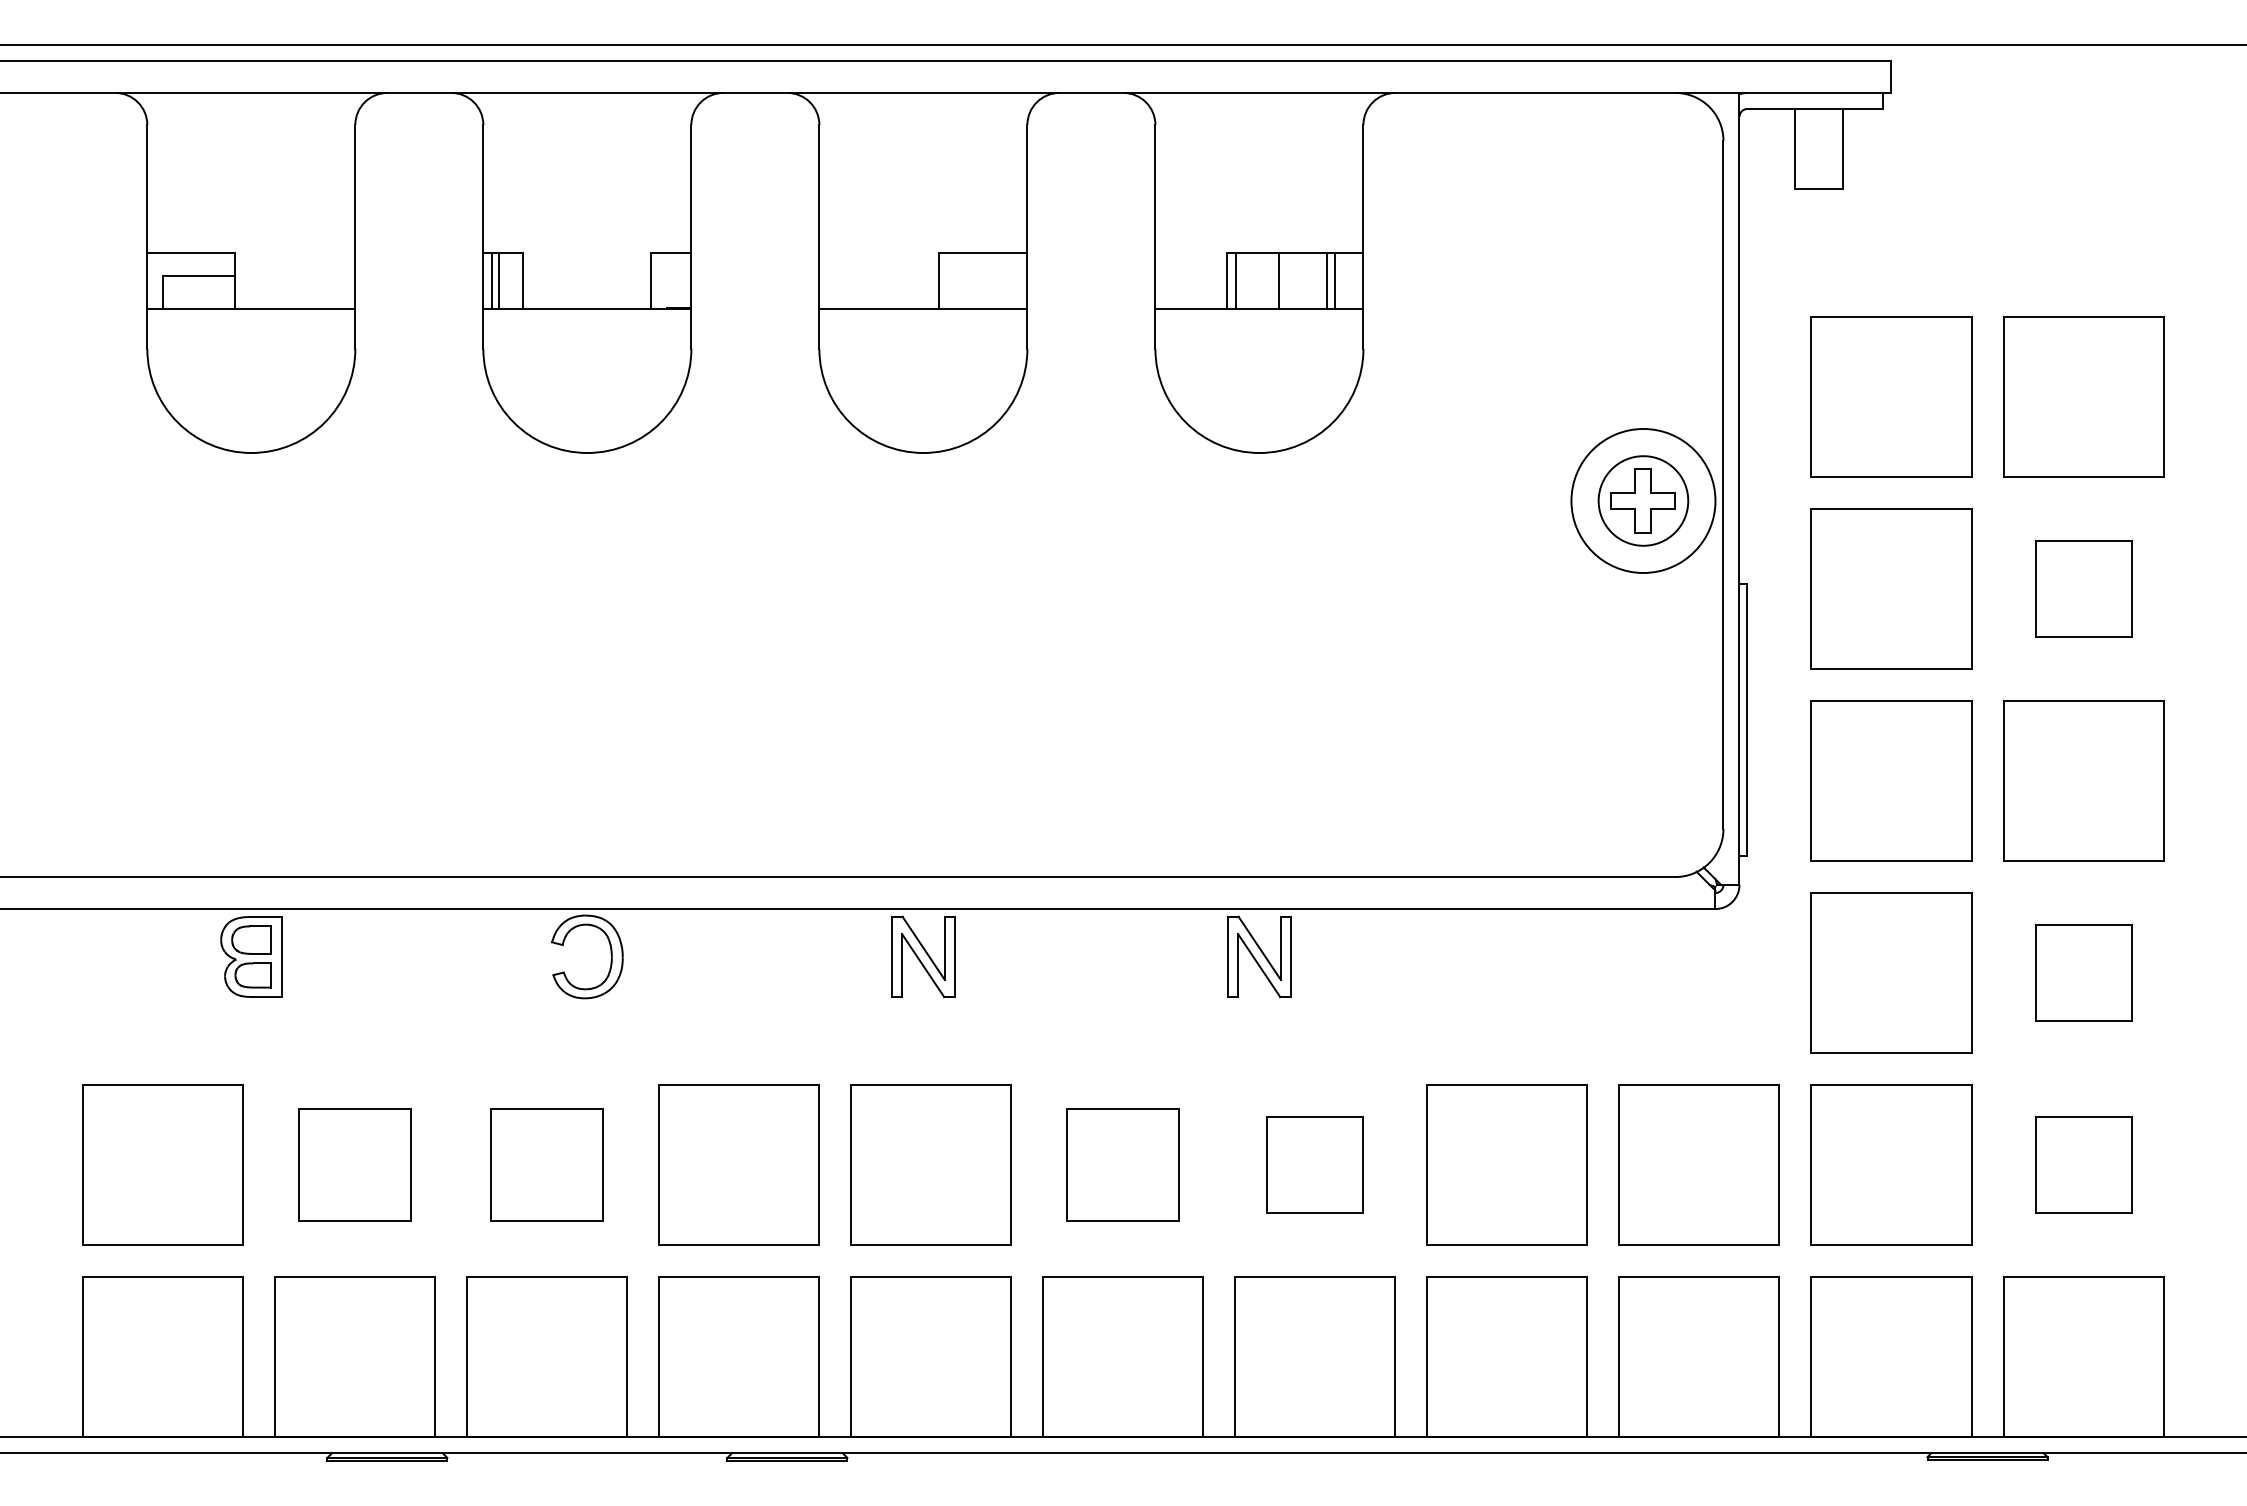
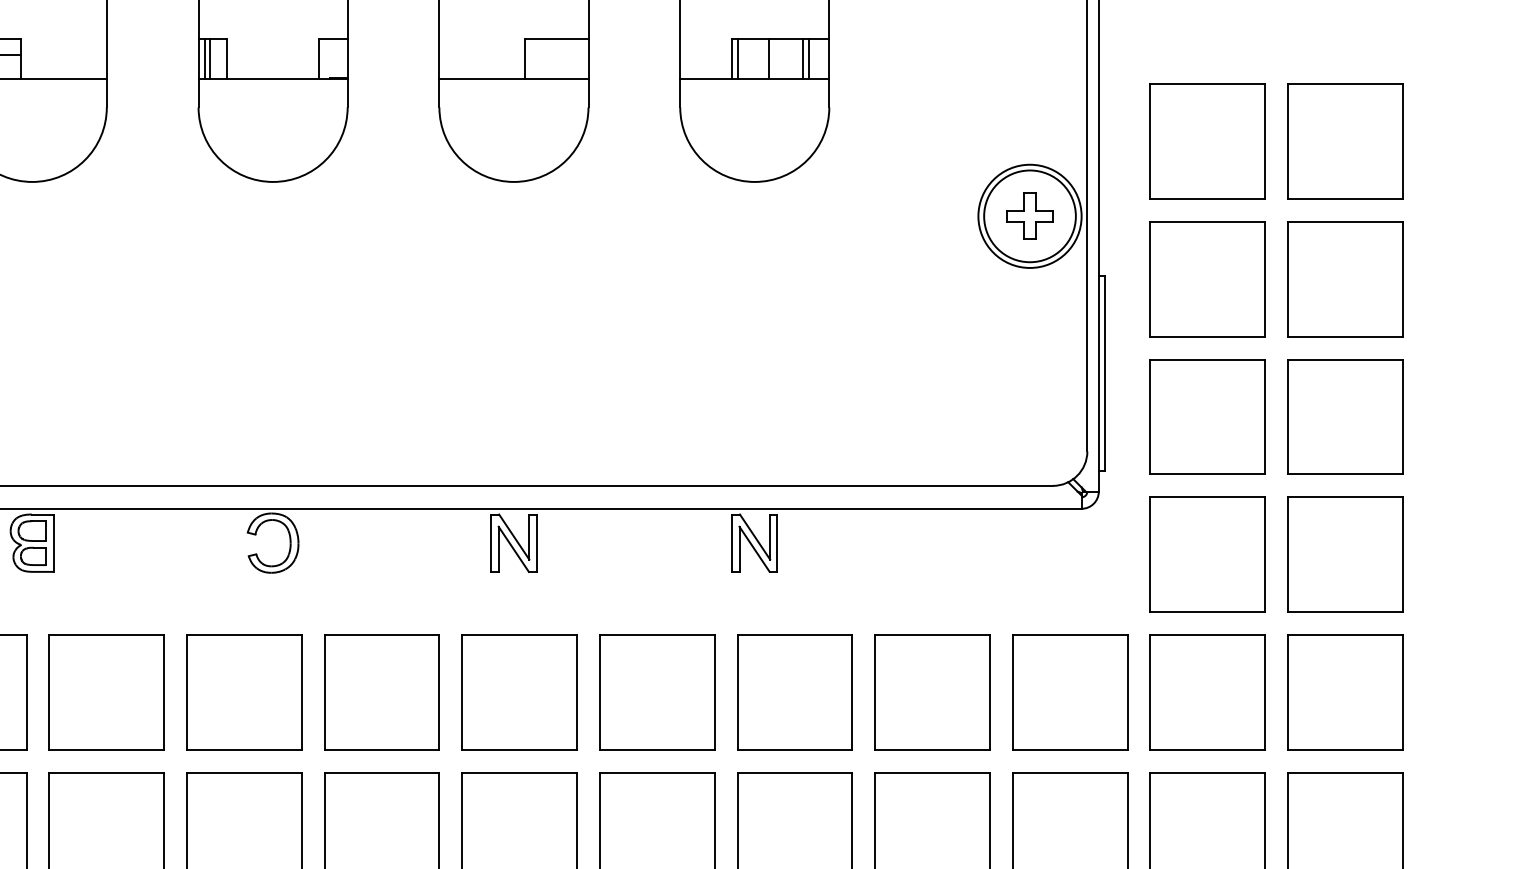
circle: (1643, 500) -> (1030, 216), size x1.43
part: (2083, 588) -> (1345, 279), size x1.67
part: (2083, 972) -> (1345, 554), size x1.67
part: (354, 1164) -> (106, 691), size x1.43
part: (546, 1164) -> (243, 691), size x1.43
part: (1122, 1164) -> (656, 691), size x1.43
part: (1314, 1164) -> (794, 691), size x1.67
part: (2083, 1164) -> (1345, 691), size x1.67

